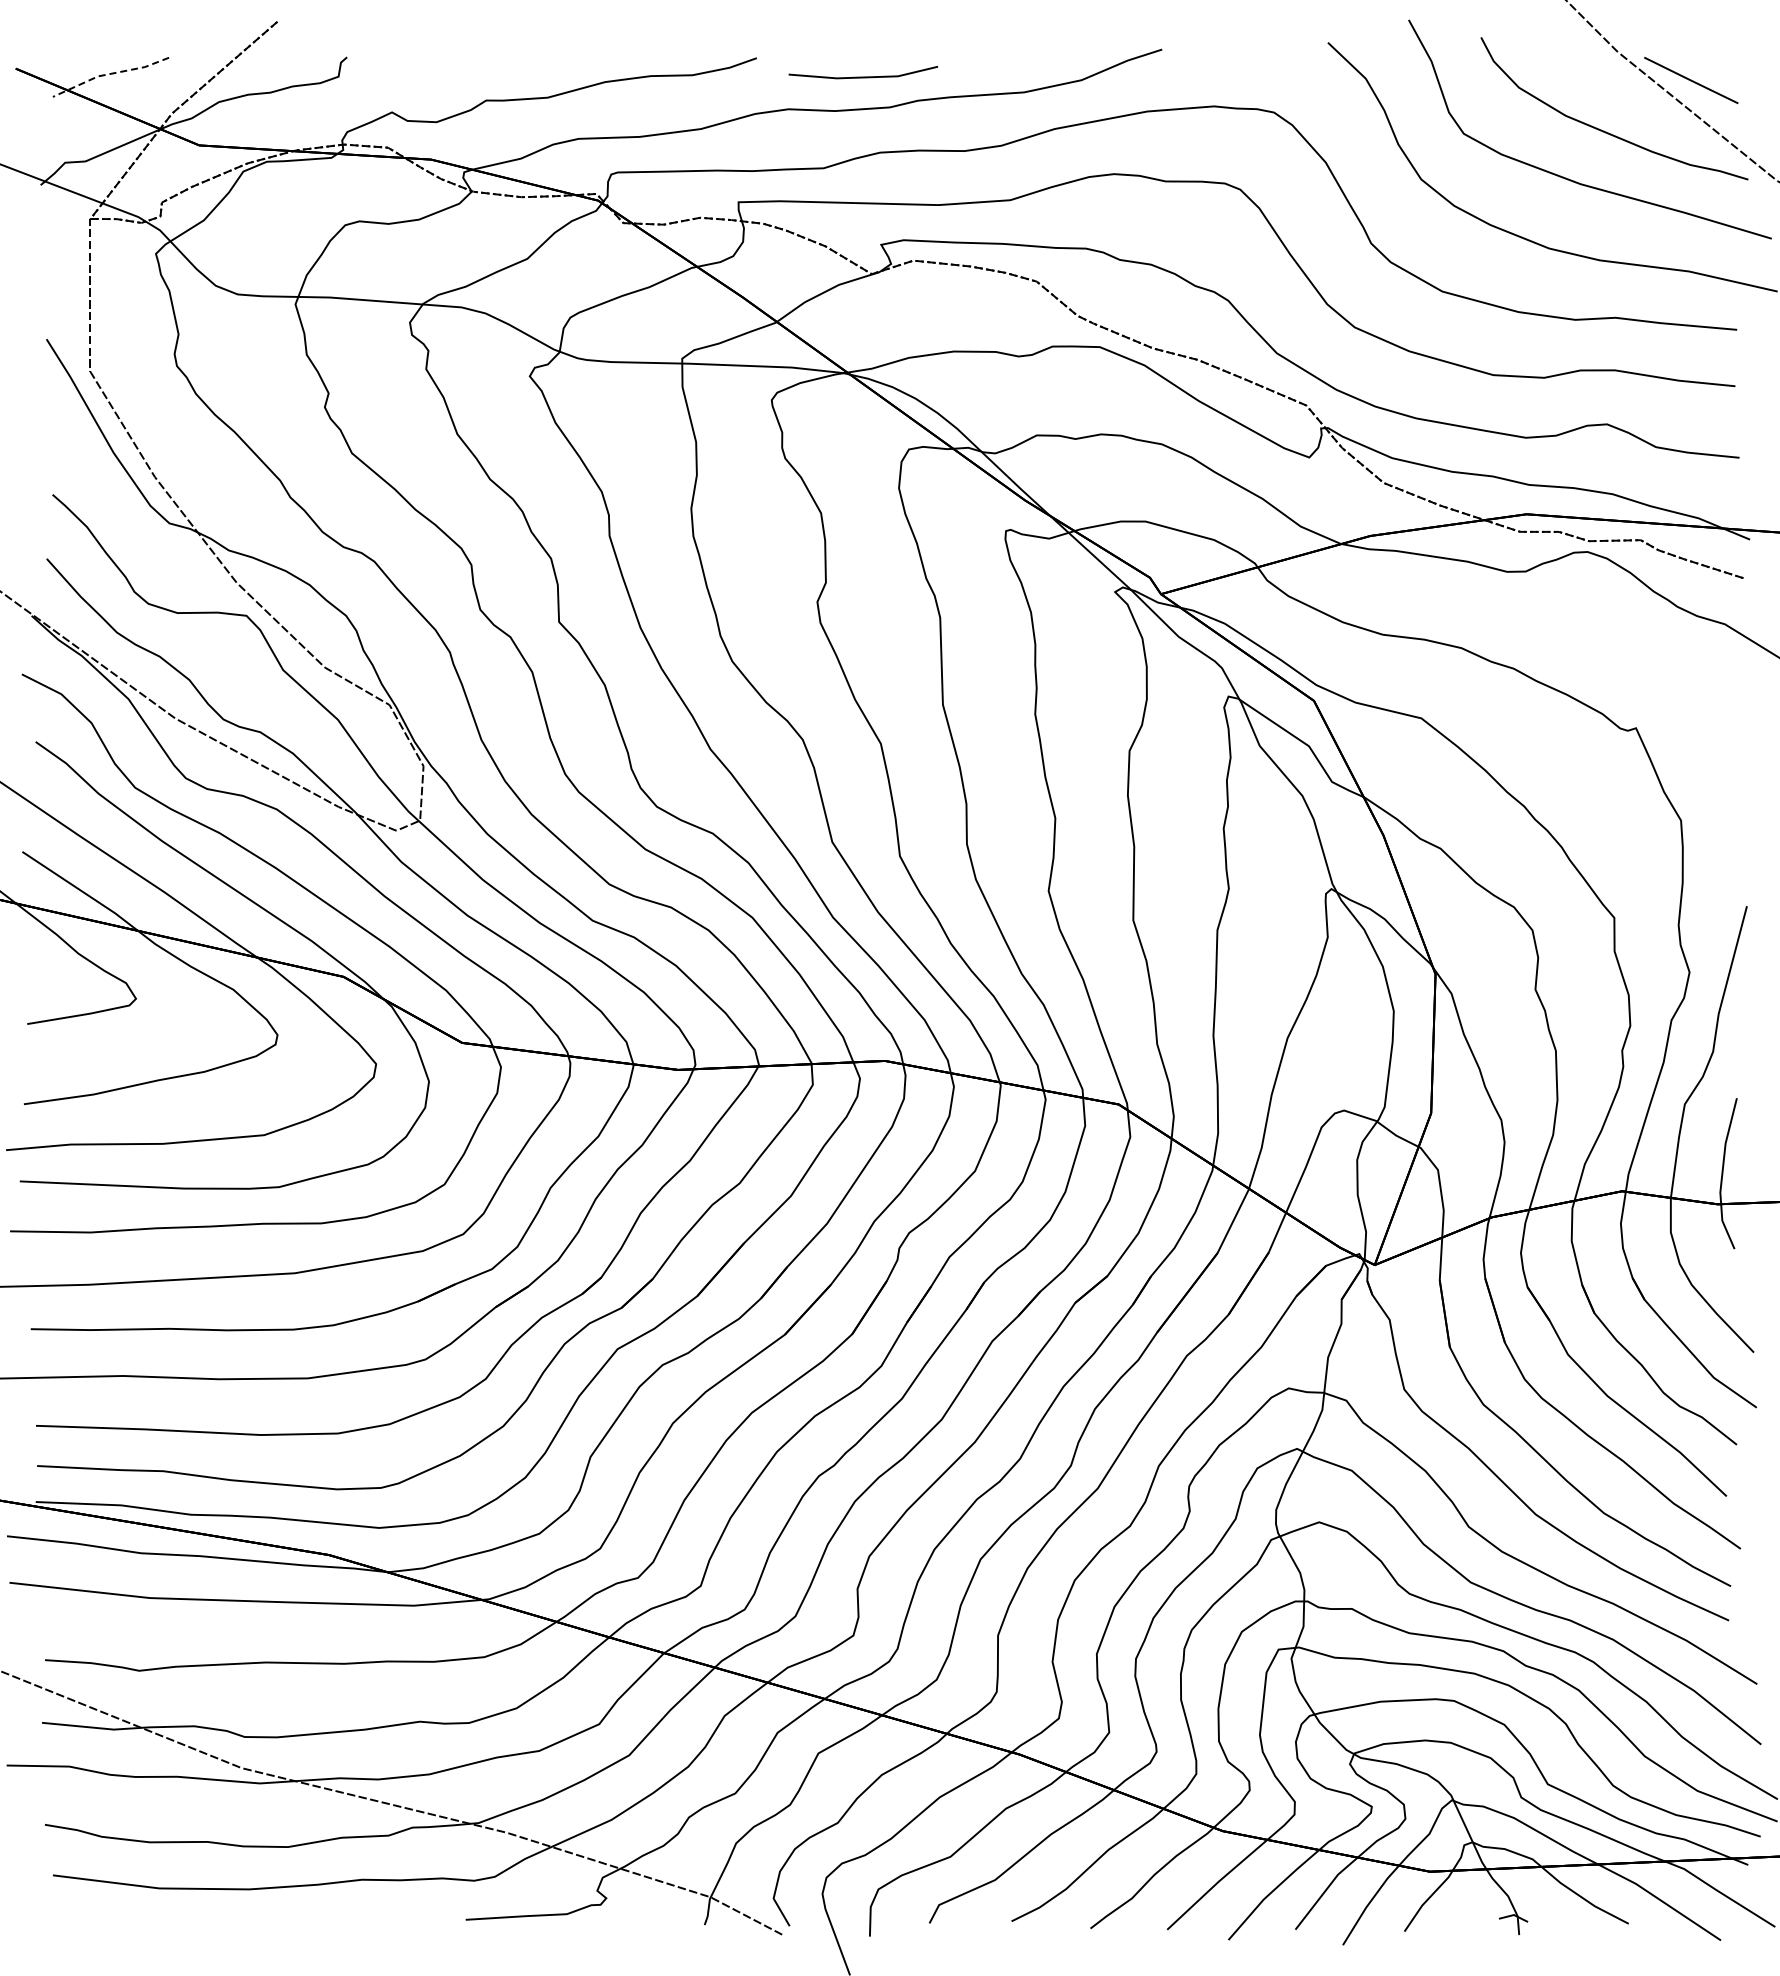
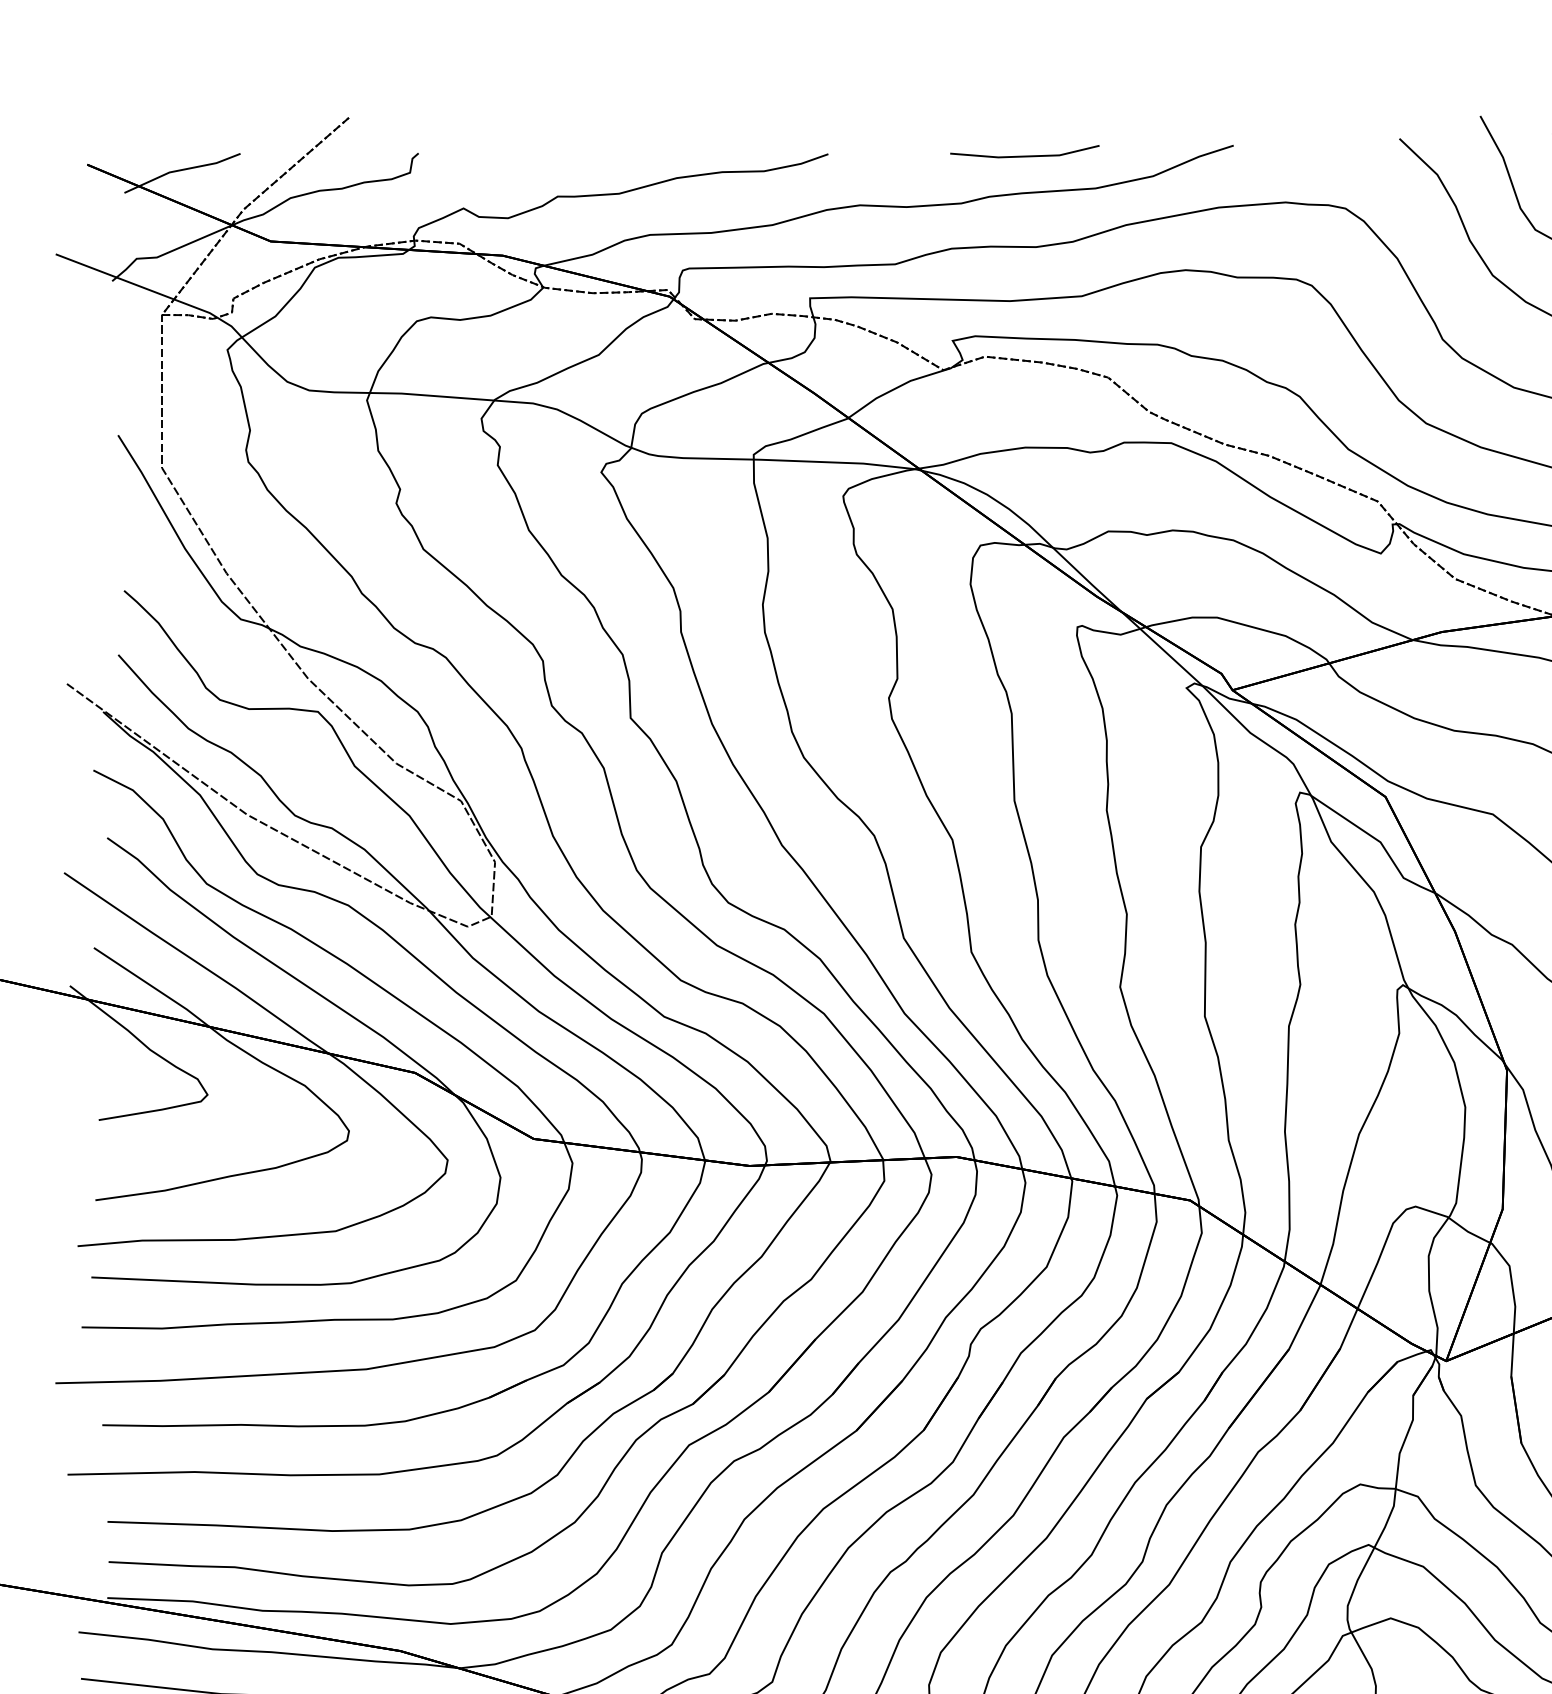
line: (109, 74) -> (181, 170), dashed -> solid
line: (863, 76) -> (1025, 155), moved

